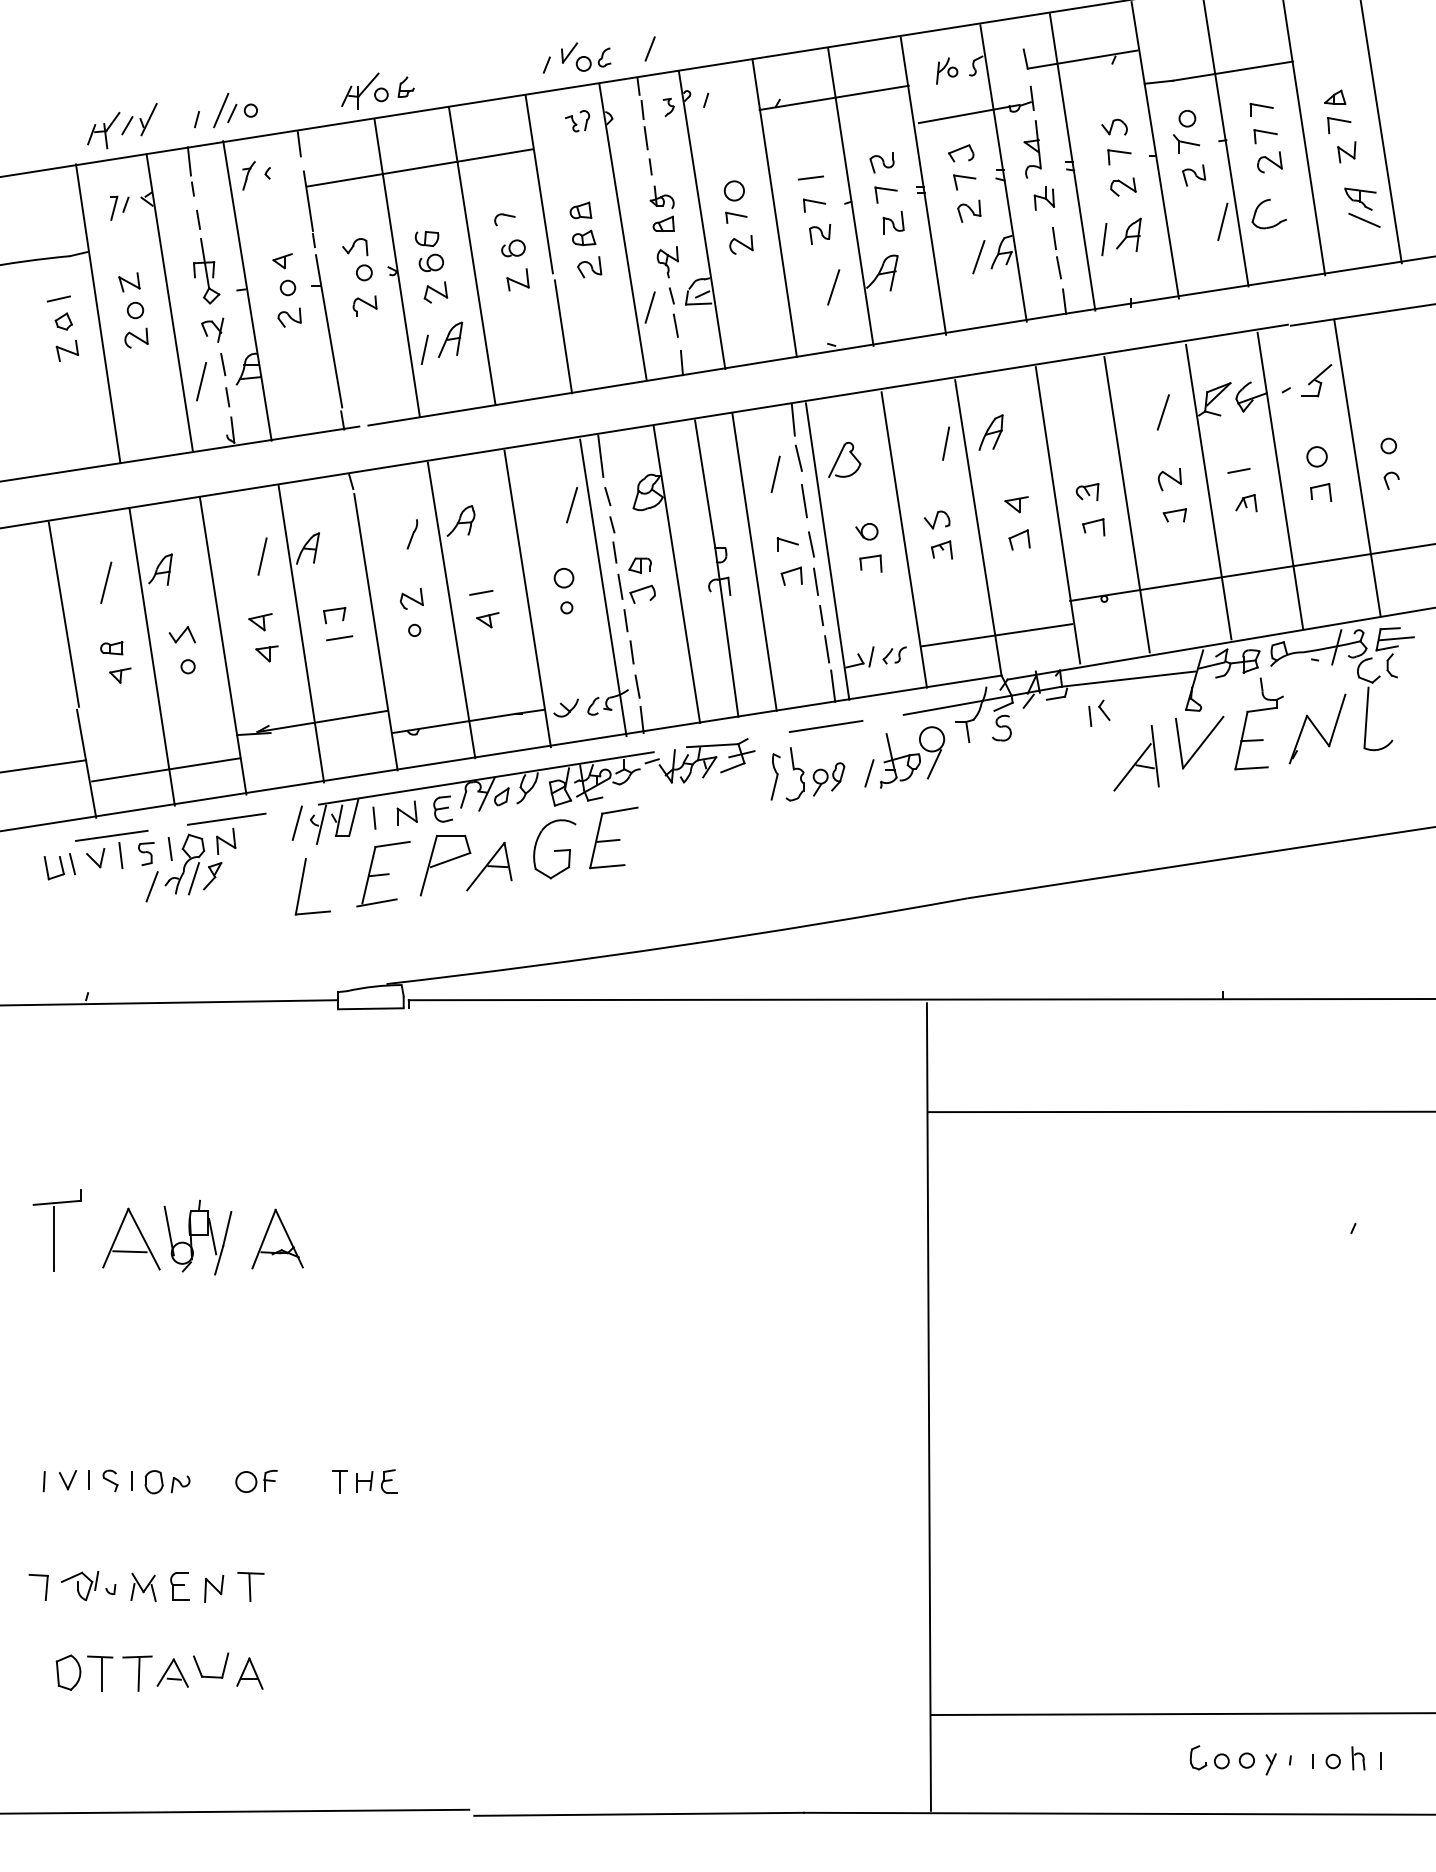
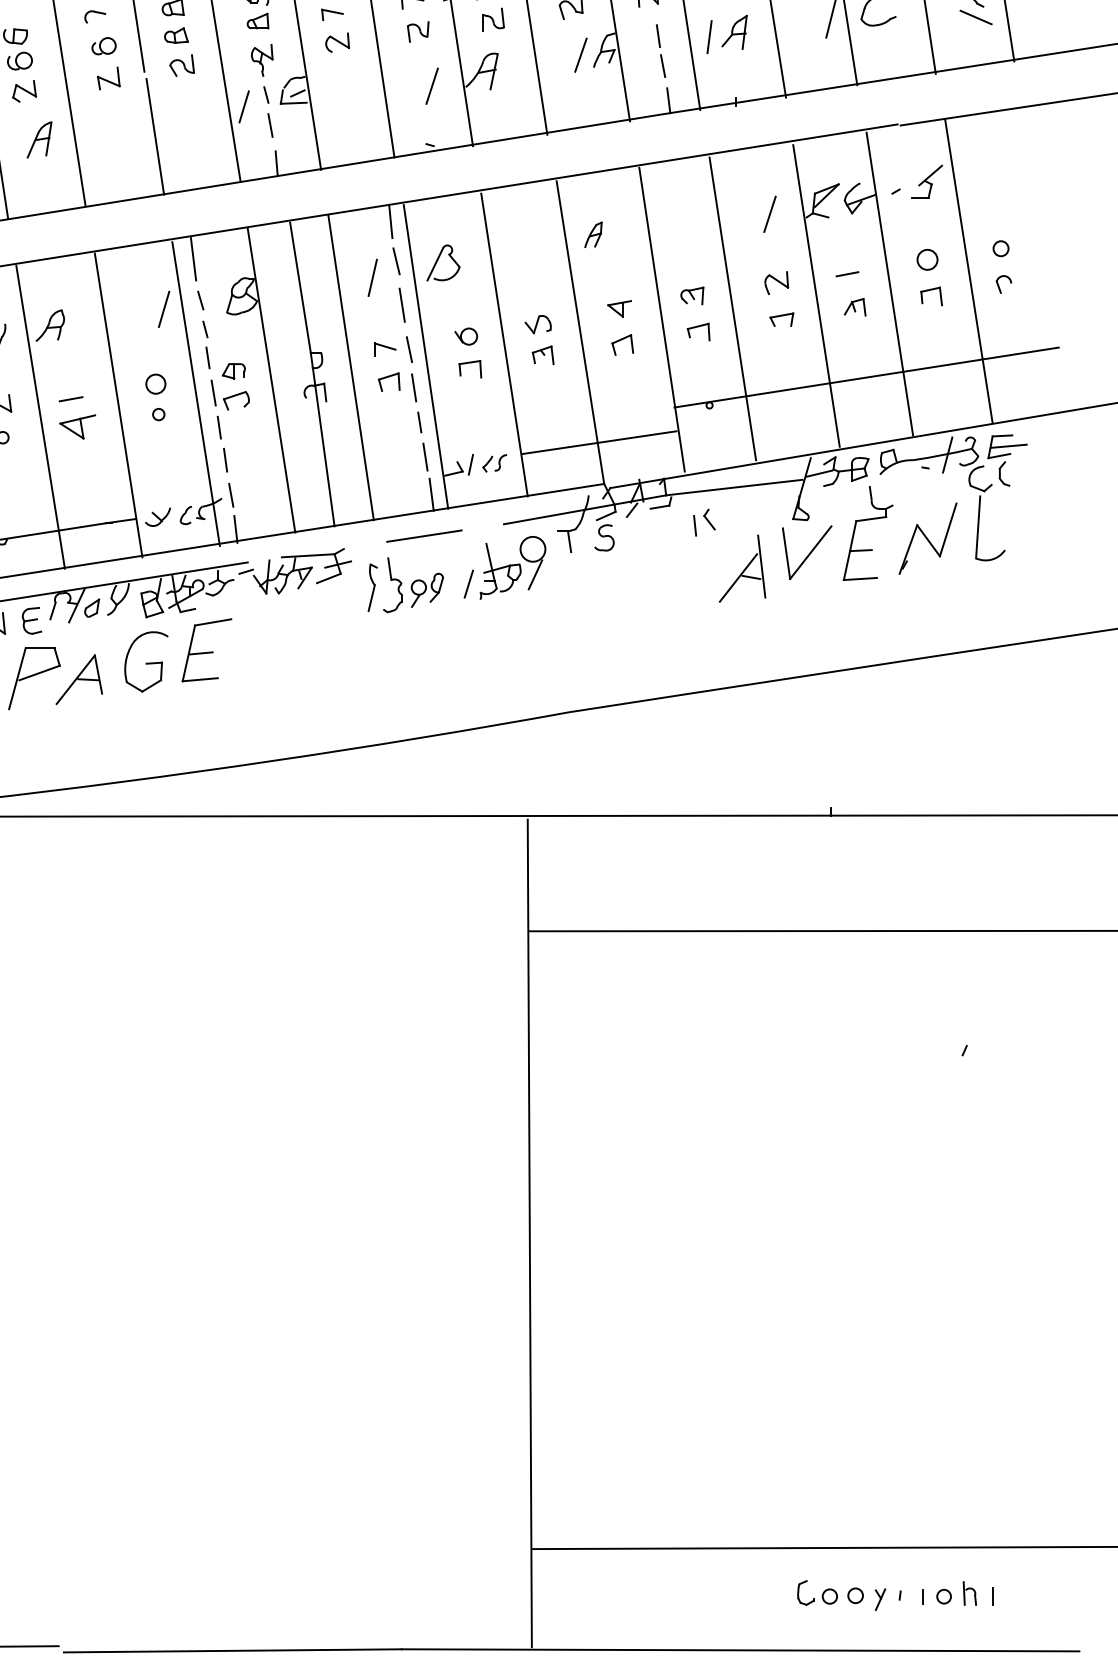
line: (424, 349) -> (12, 149), removed
part: (990, 432) -> (592, 234), size x0.7
line: (946, 443) -> (547, 246), removed
part: (487, 620) -> (77, 427), size x1.6

